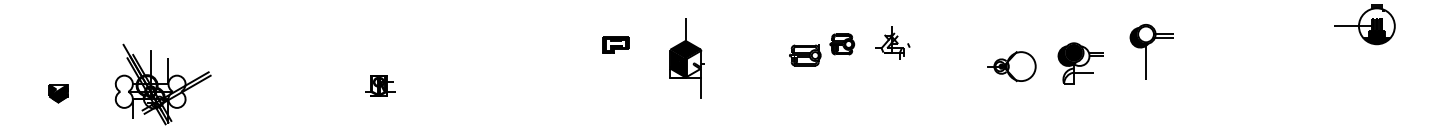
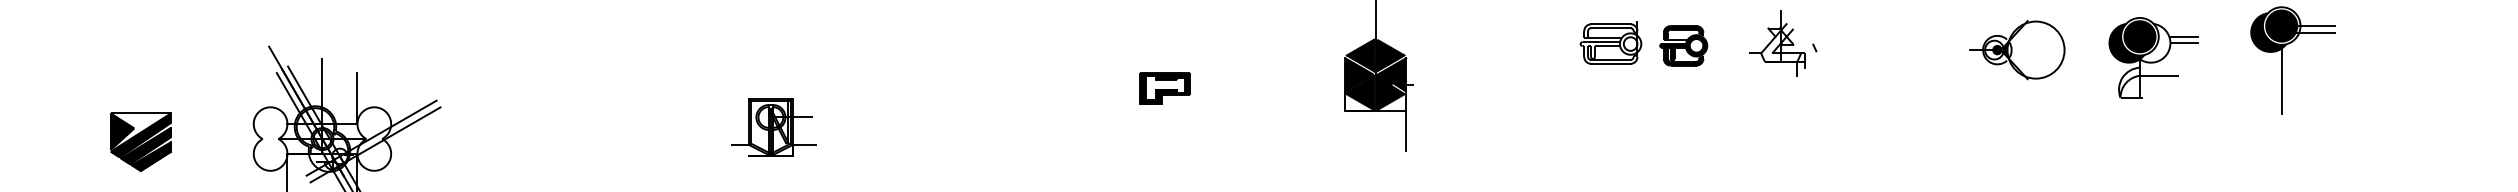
fill: (1145, 34) -> (2280, 26), added
part: (615, 44) -> (1164, 87), moved
part: (805, 55) -> (1611, 43), moved
fill: (693, 63) -> (1390, 83), added
part: (1080, 63) -> (2152, 57), moved
part: (1011, 66) -> (2016, 49), moved
part: (379, 85) -> (772, 126), size x1.43
part: (58, 93) -> (140, 142), size x1.67

